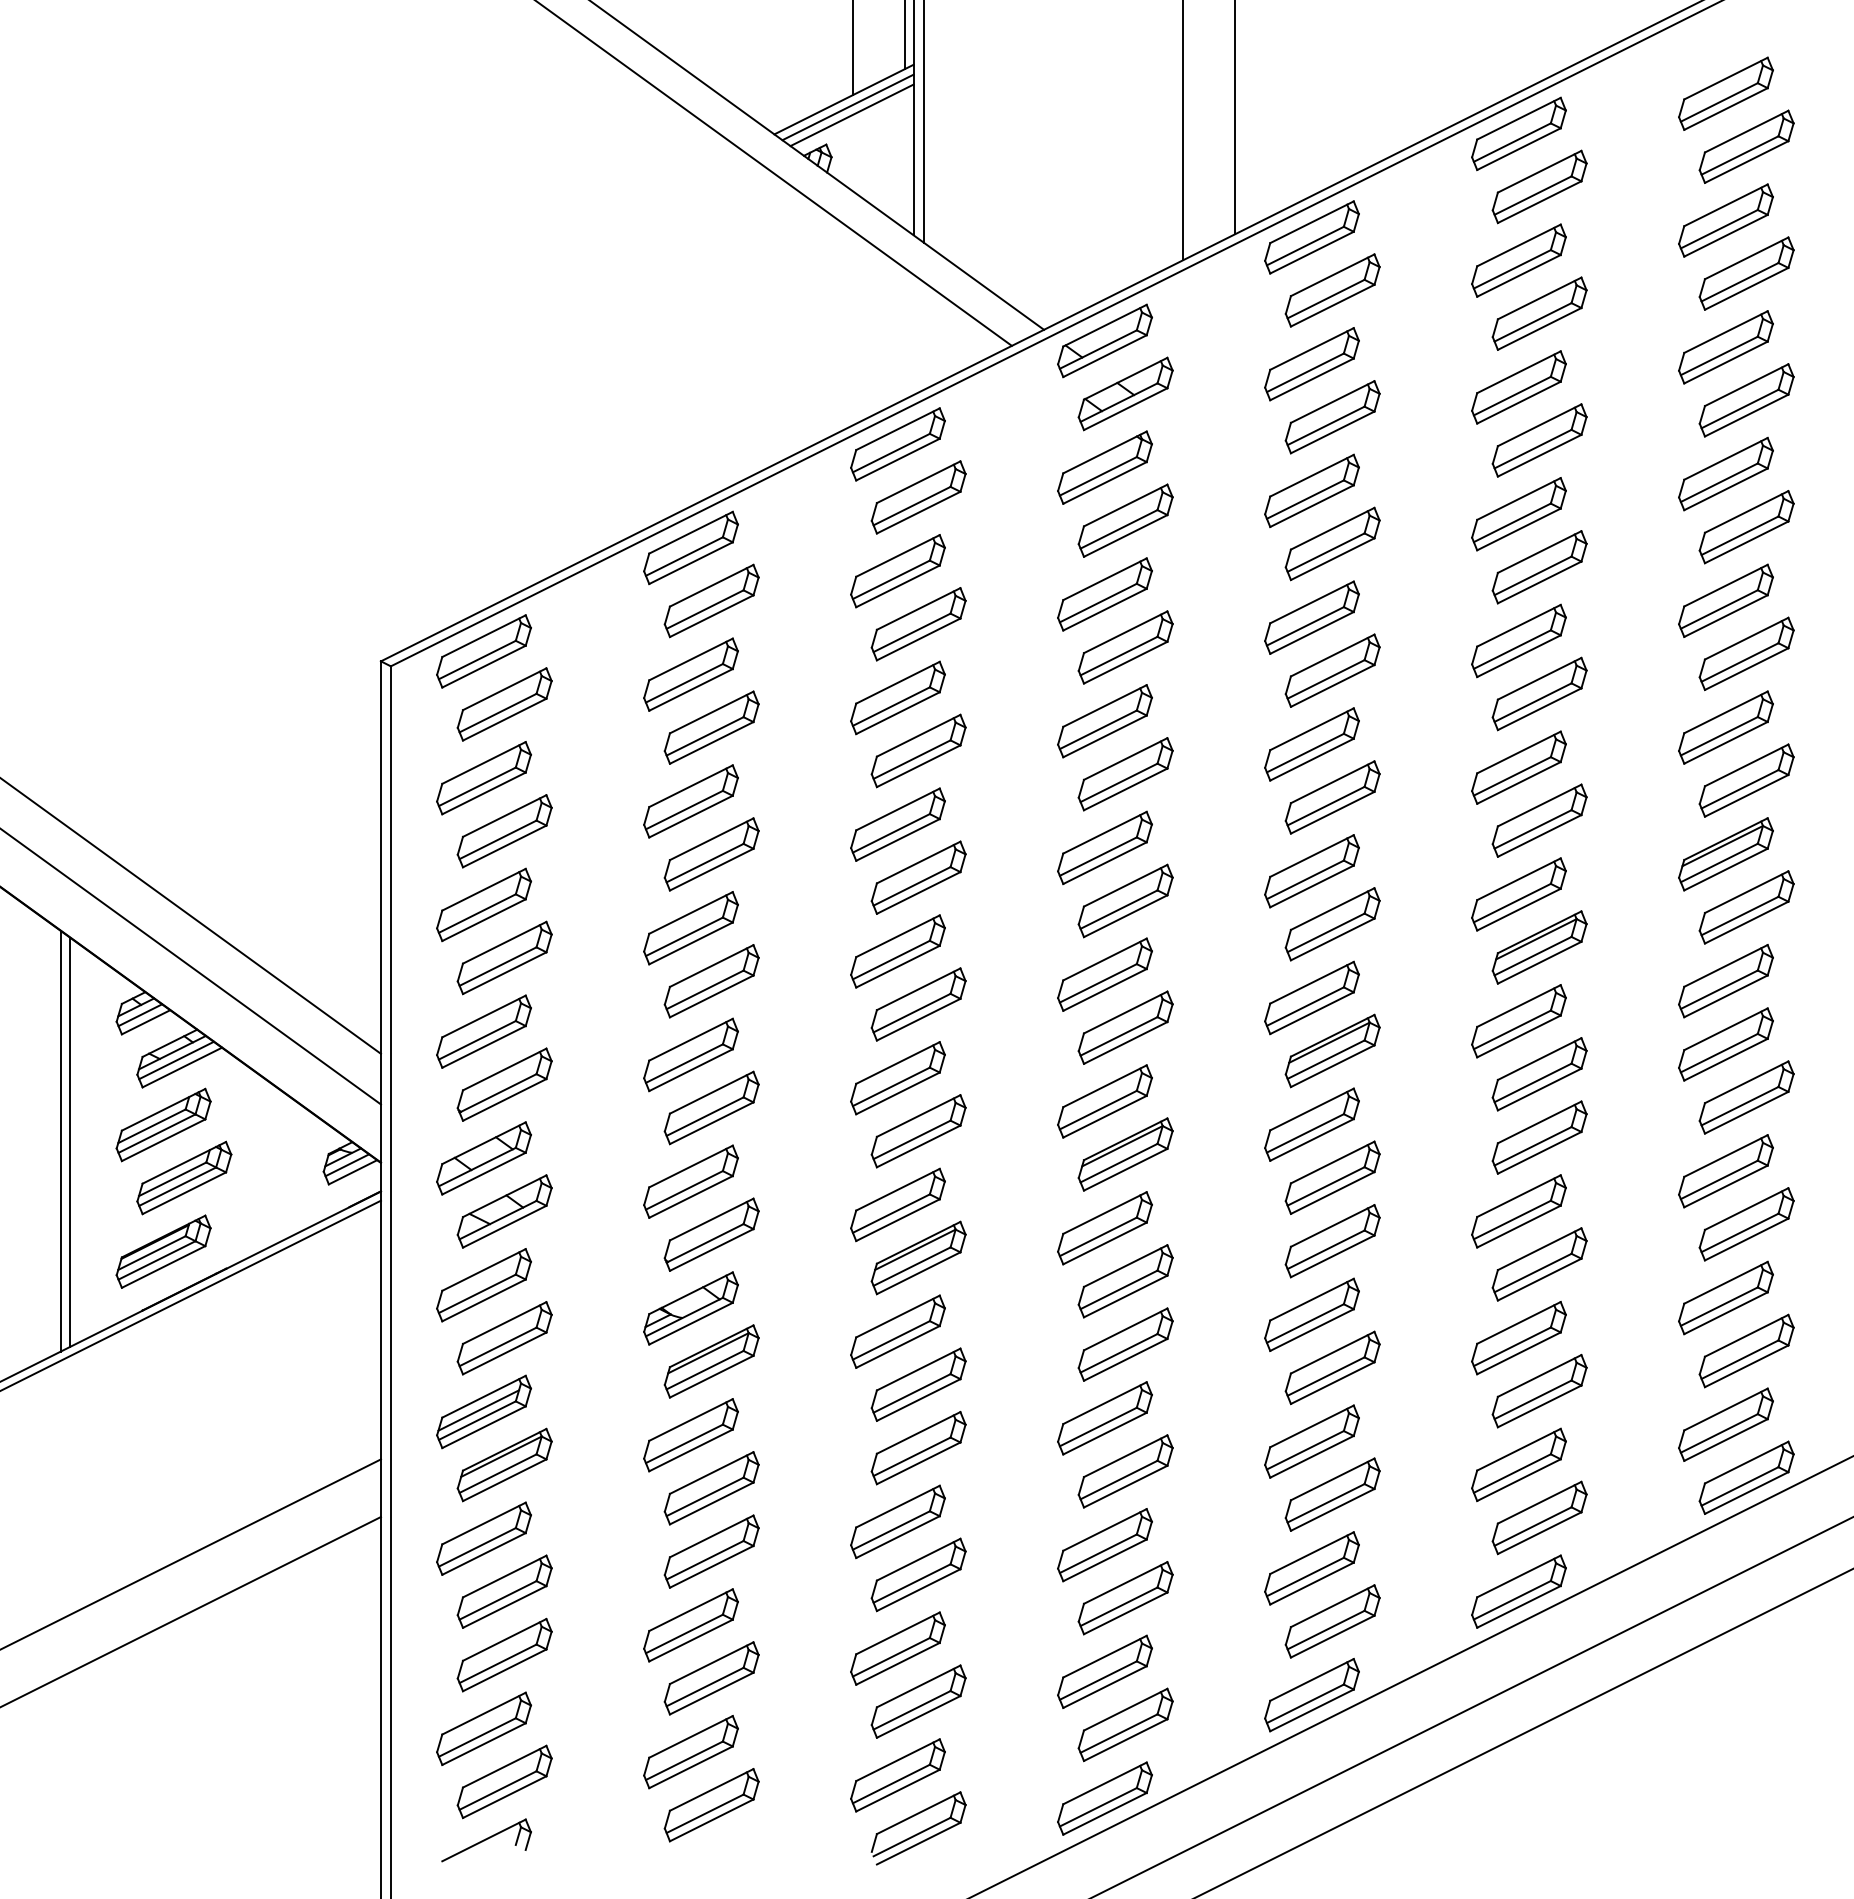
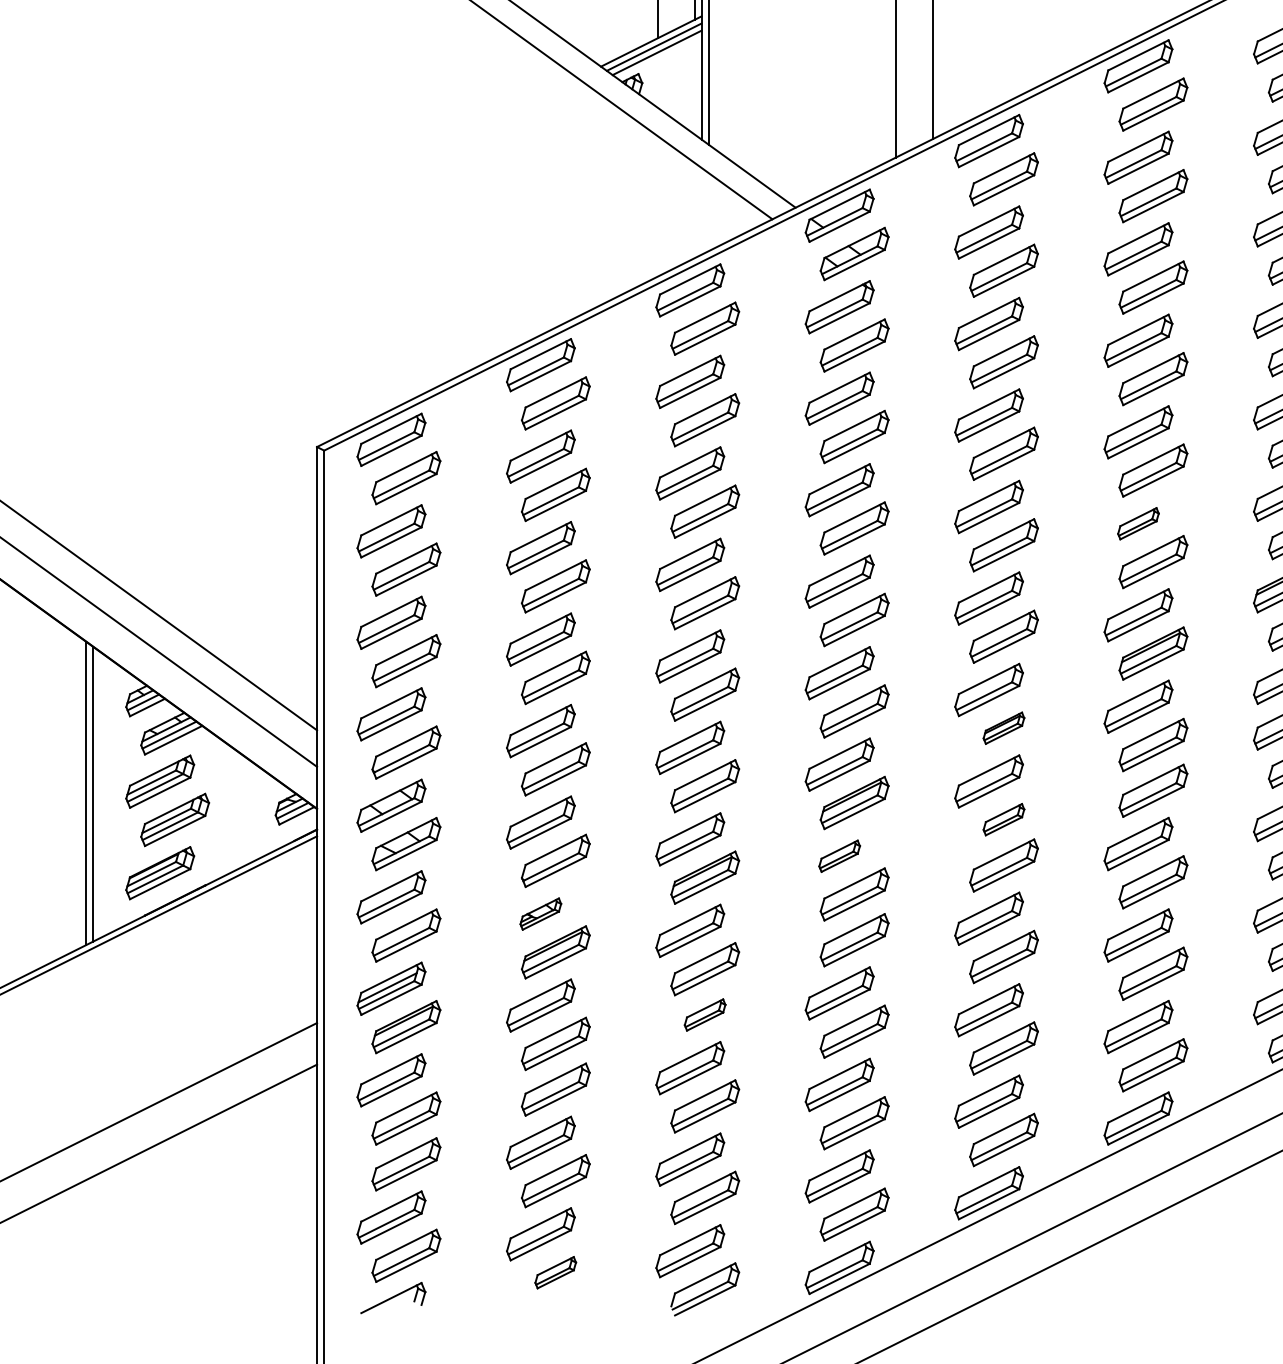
part: (1518, 767) -> (1138, 523), size x0.6
part: (1332, 1050) -> (1003, 727), size x0.6
part: (1332, 1177) -> (1003, 819), size x0.6
part: (1104, 1228) -> (839, 856), size x0.6
part: (690, 1308) -> (540, 914), size x0.6
part: (918, 1448) -> (705, 1015), size x0.6
part: (711, 1805) -> (555, 1272), size x0.6

